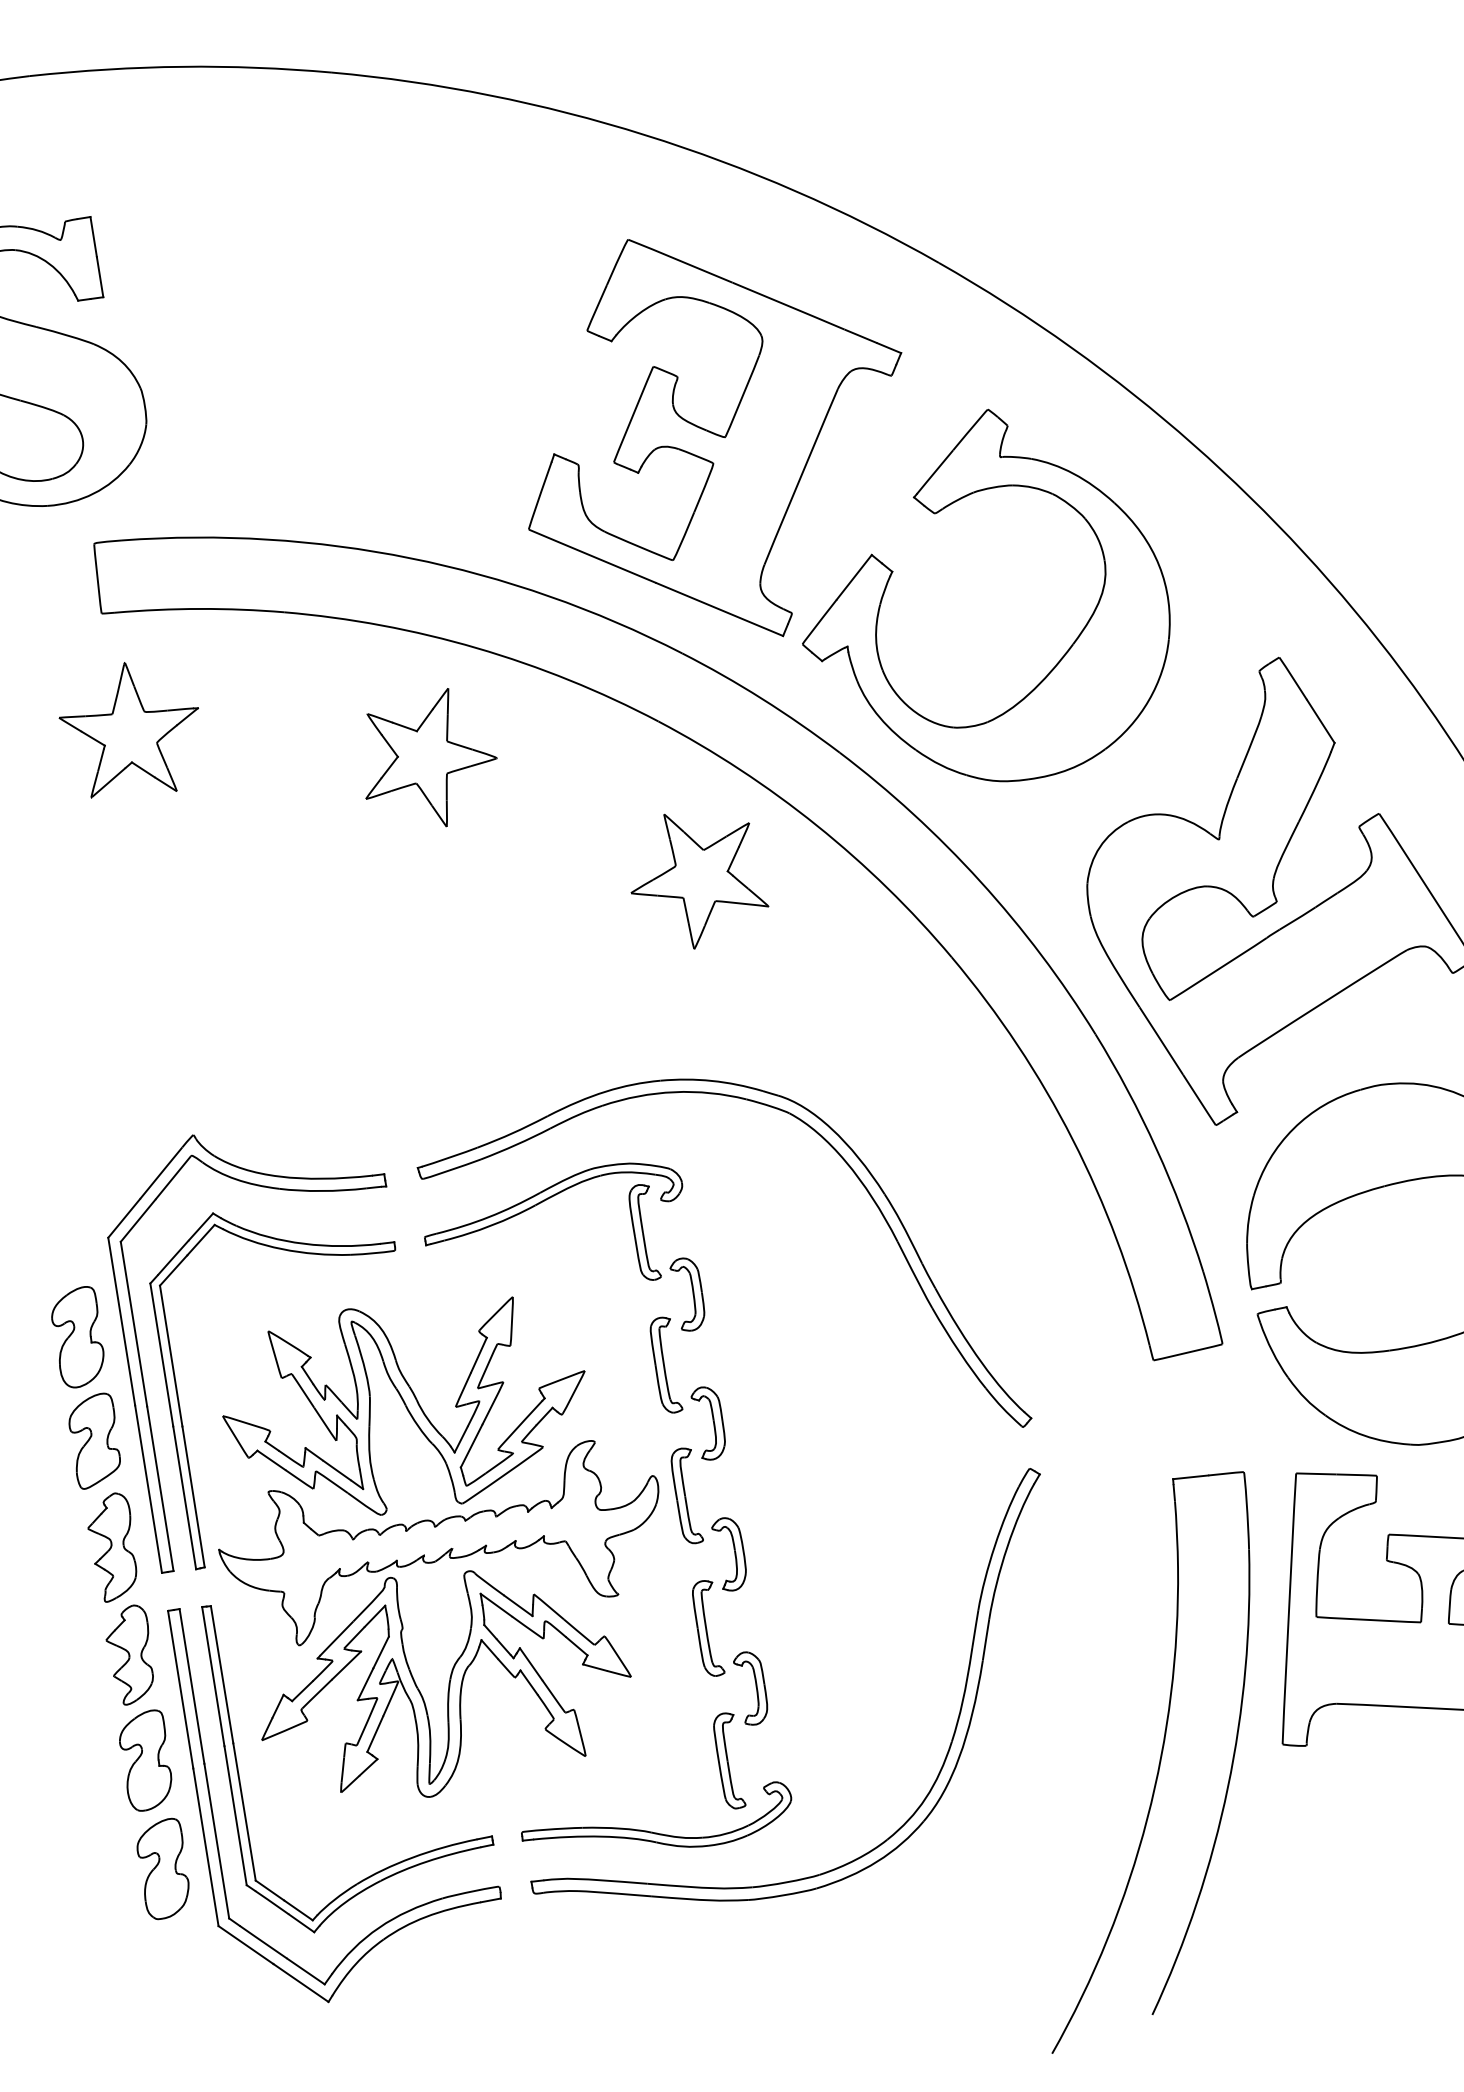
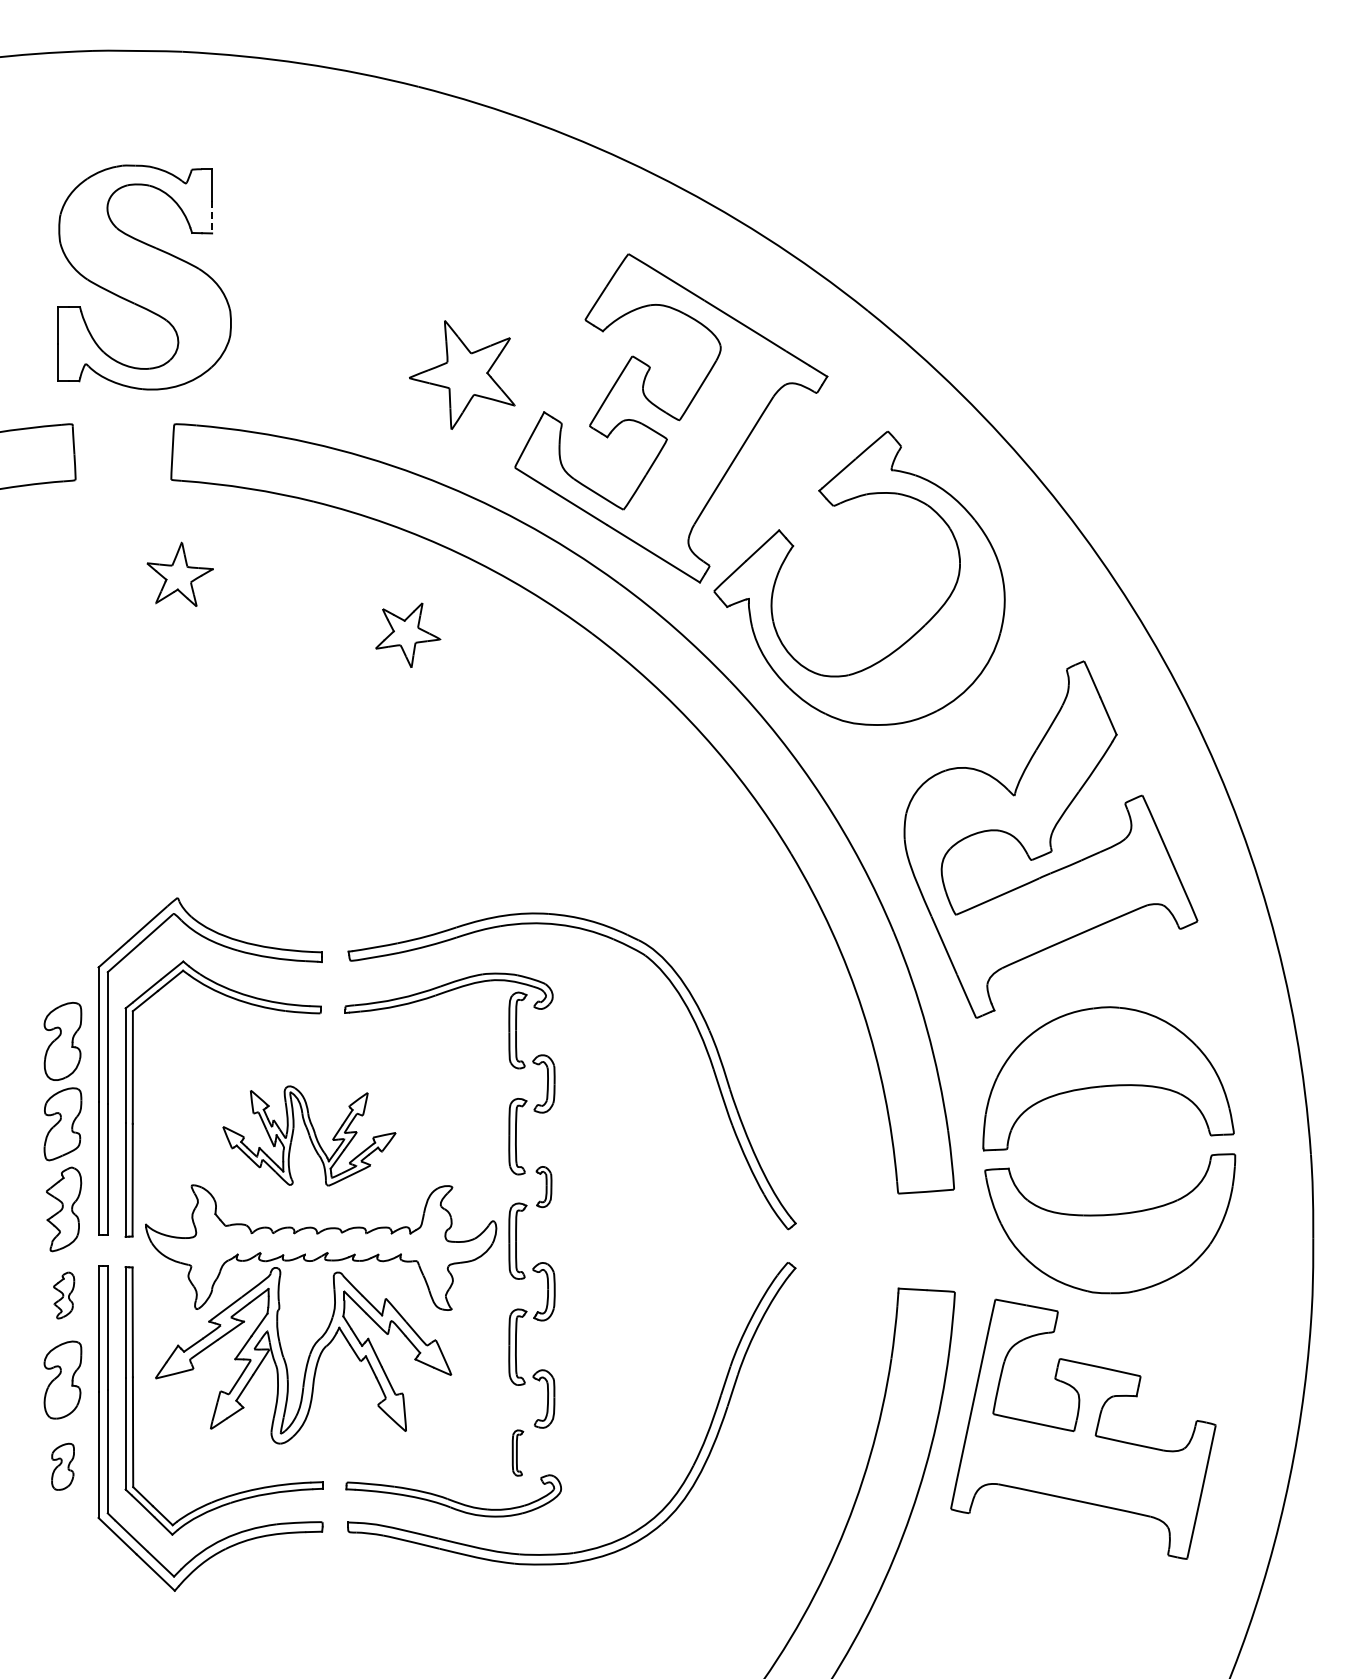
line: (100, 277) -> (212, 217), solid -> dashed
part: (130, 730) -> (179, 574), size x0.6
part: (428, 760) -> (407, 635), size x0.6
part: (696, 878) -> (462, 374), moved
part: (405, 1405) -> (309, 1135), size x0.6
part: (708, 1422) -> (543, 1186), size x0.7
part: (130, 1654) -> (63, 1295), size x0.6
part: (729, 1760) -> (517, 1452), size x0.6
part: (163, 1869) -> (62, 1466), size x0.6

